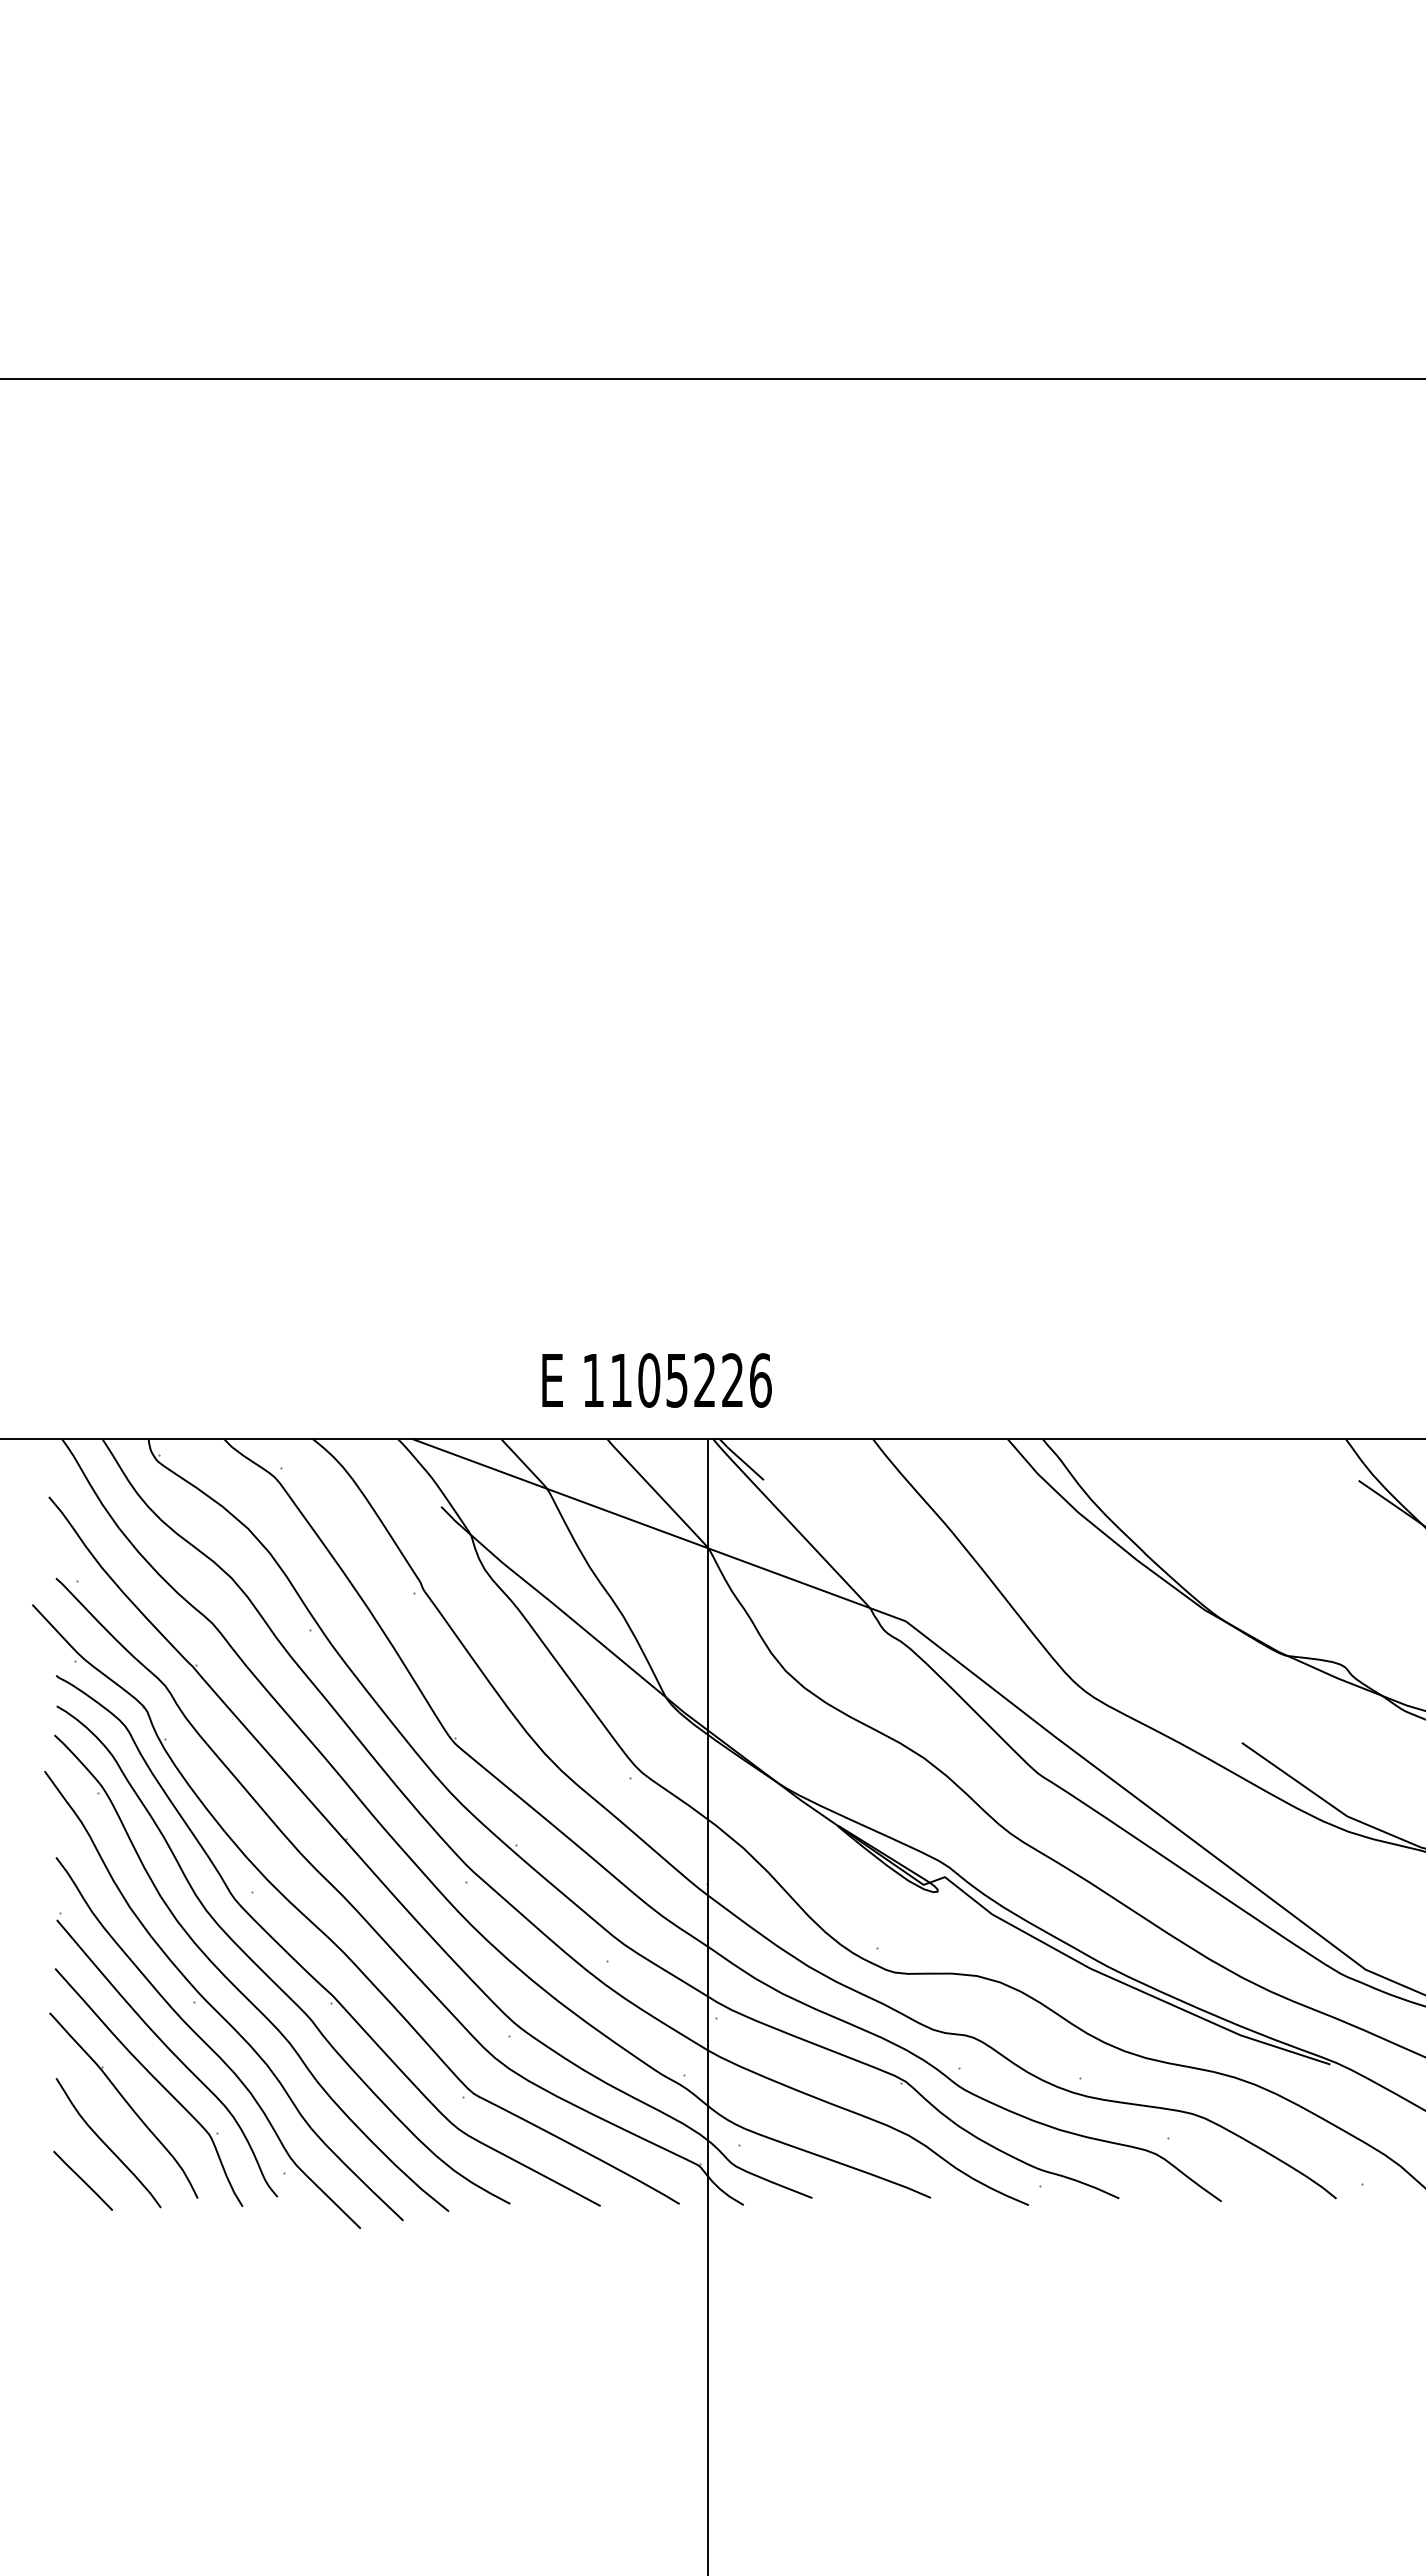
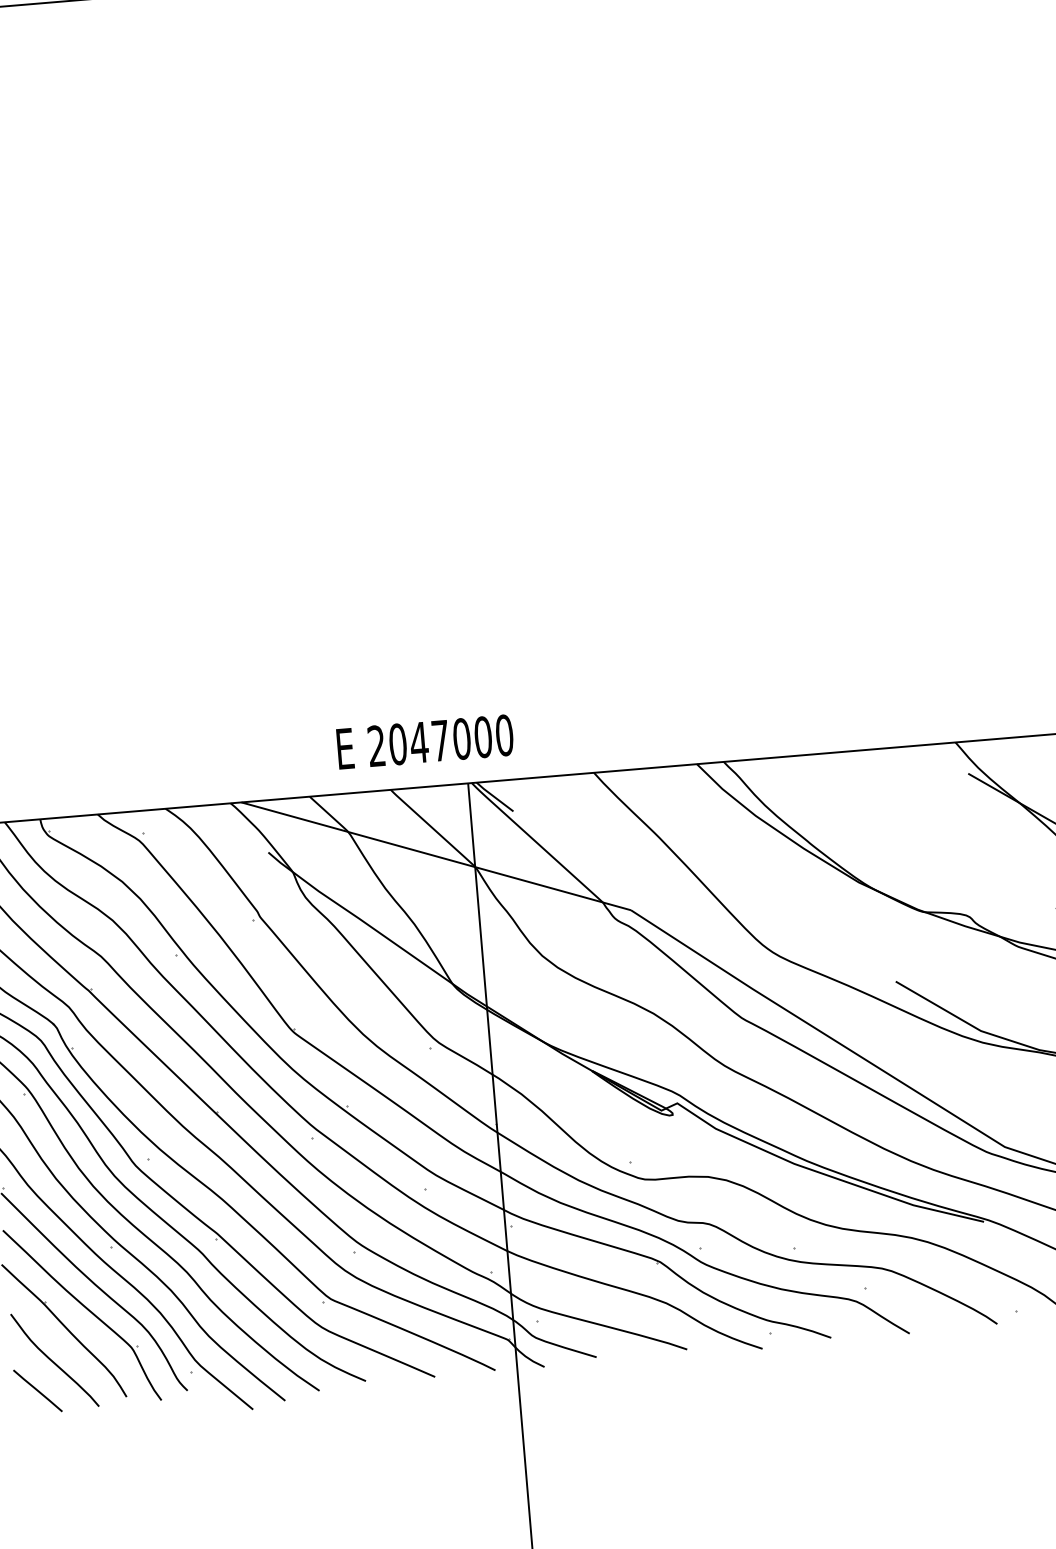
text: (676, 1380) -> (440, 740), 1105226 -> 2047000

